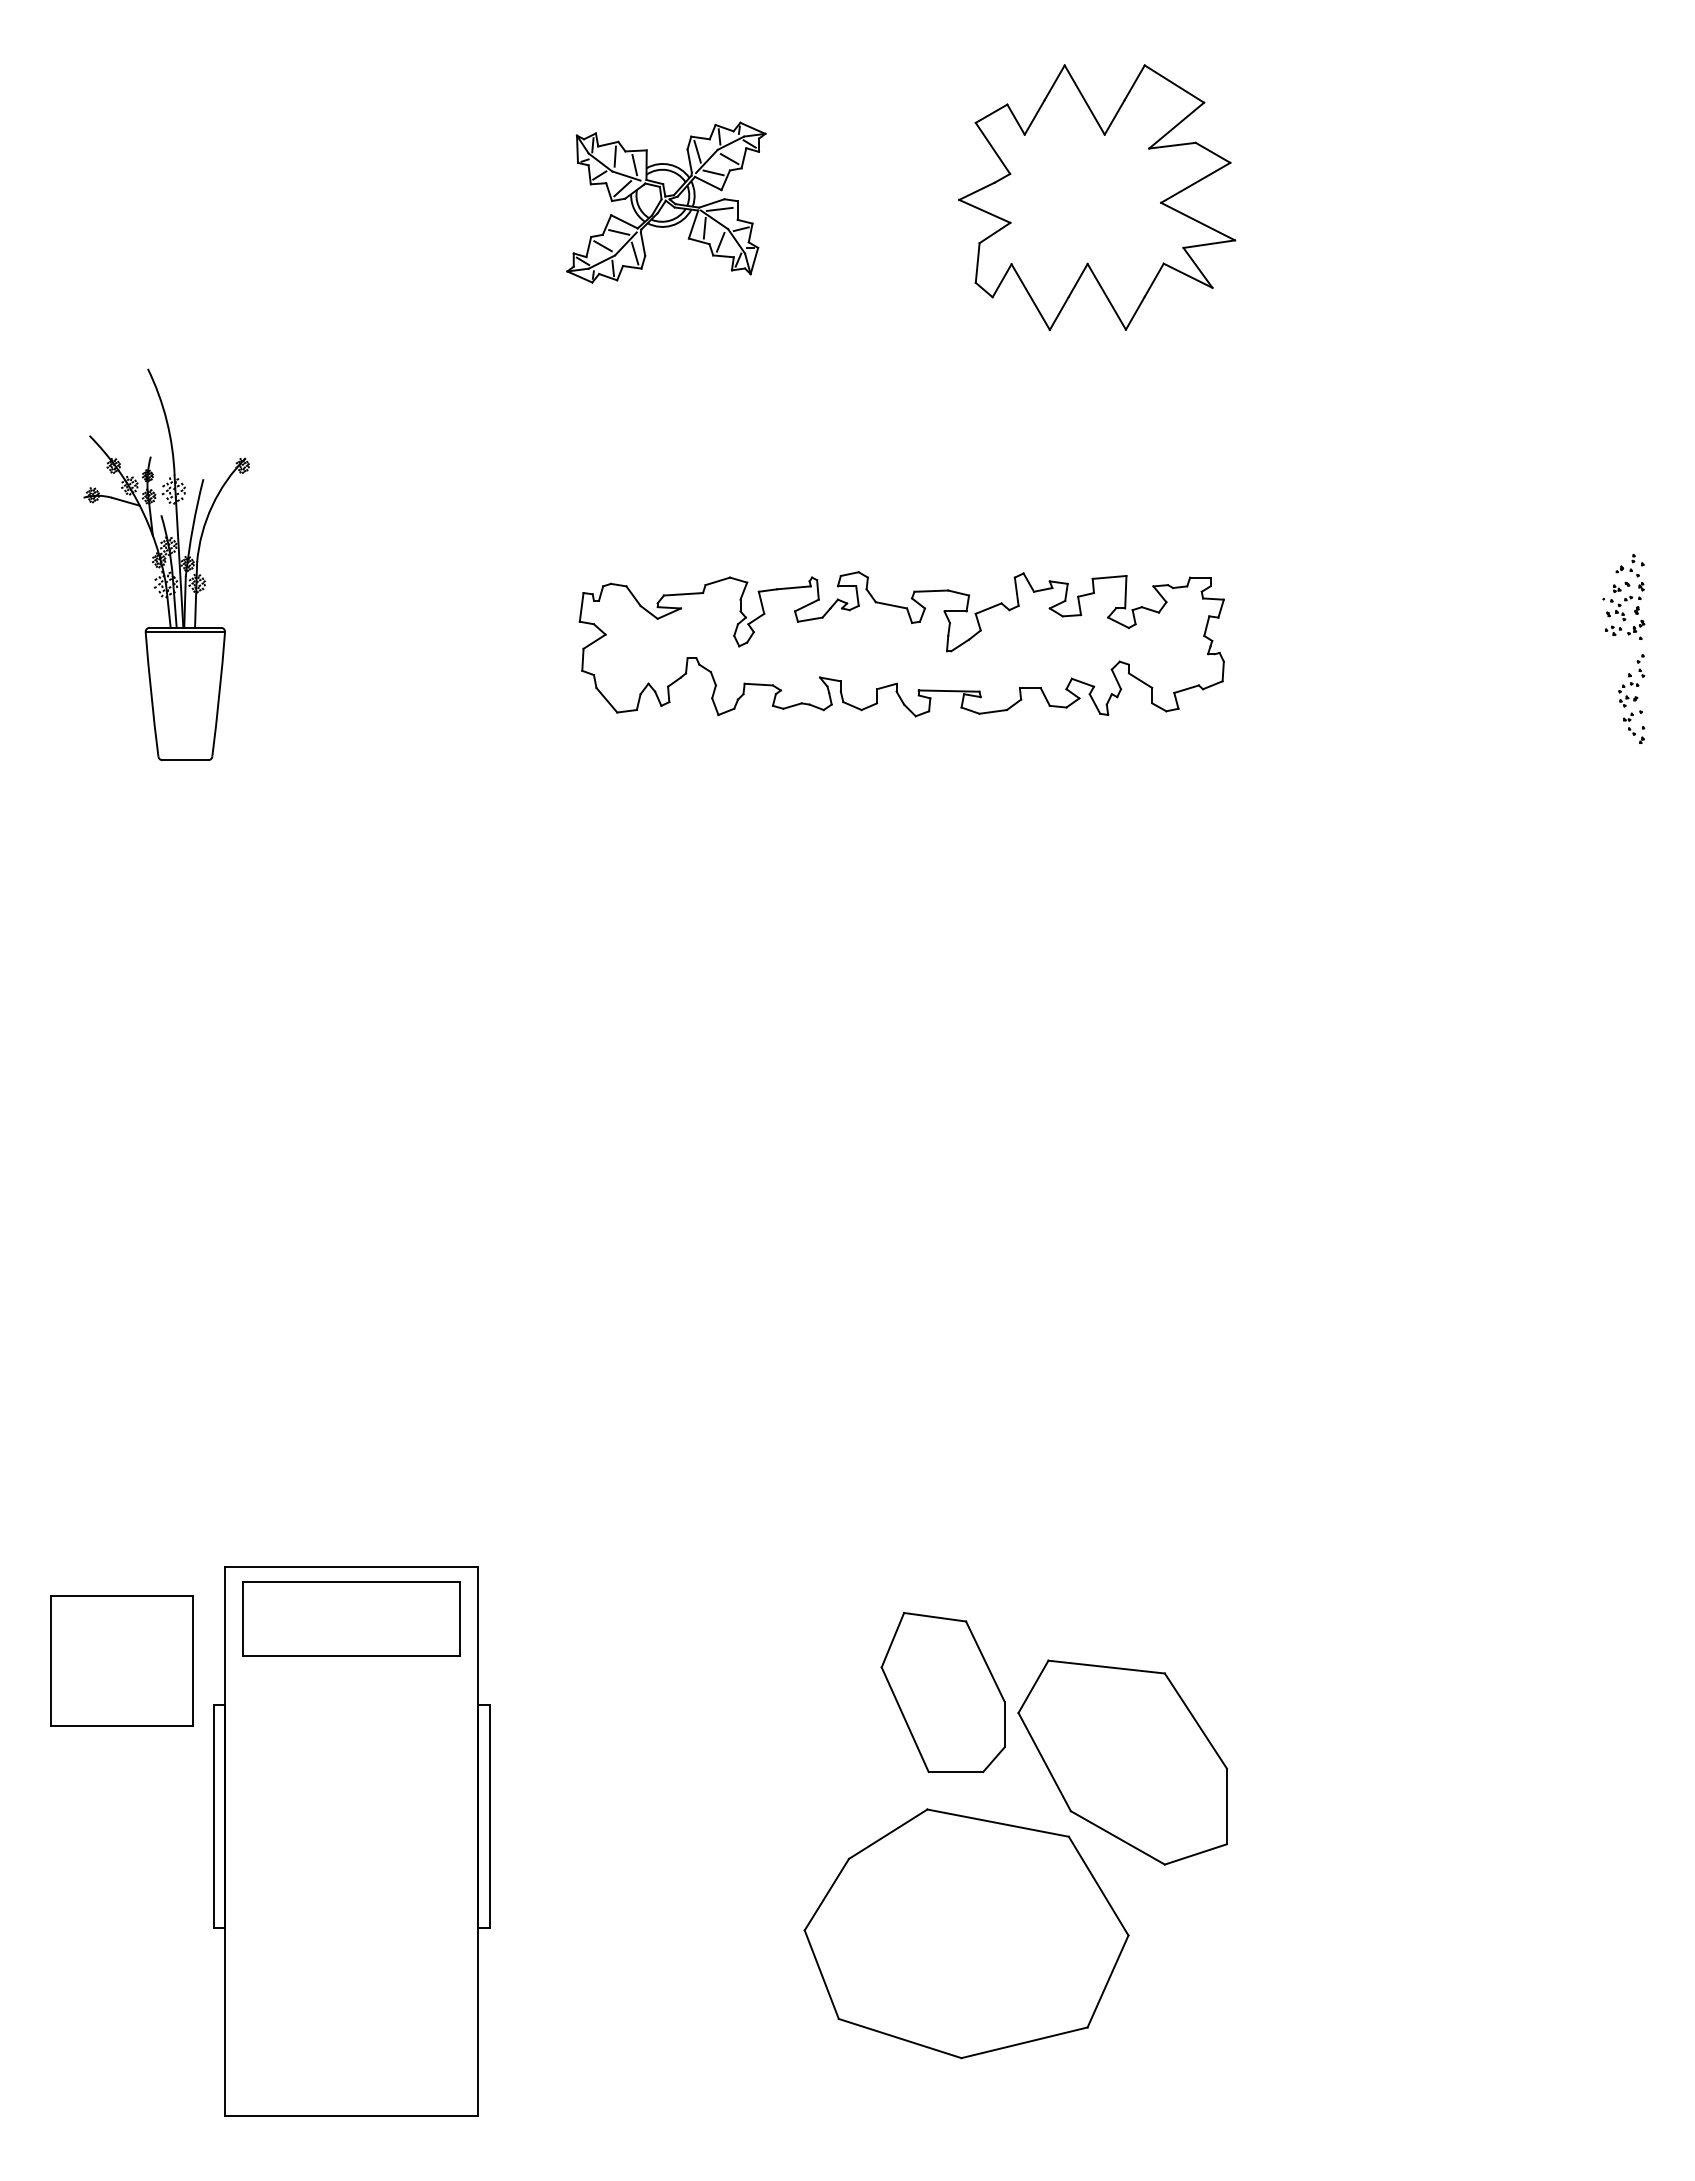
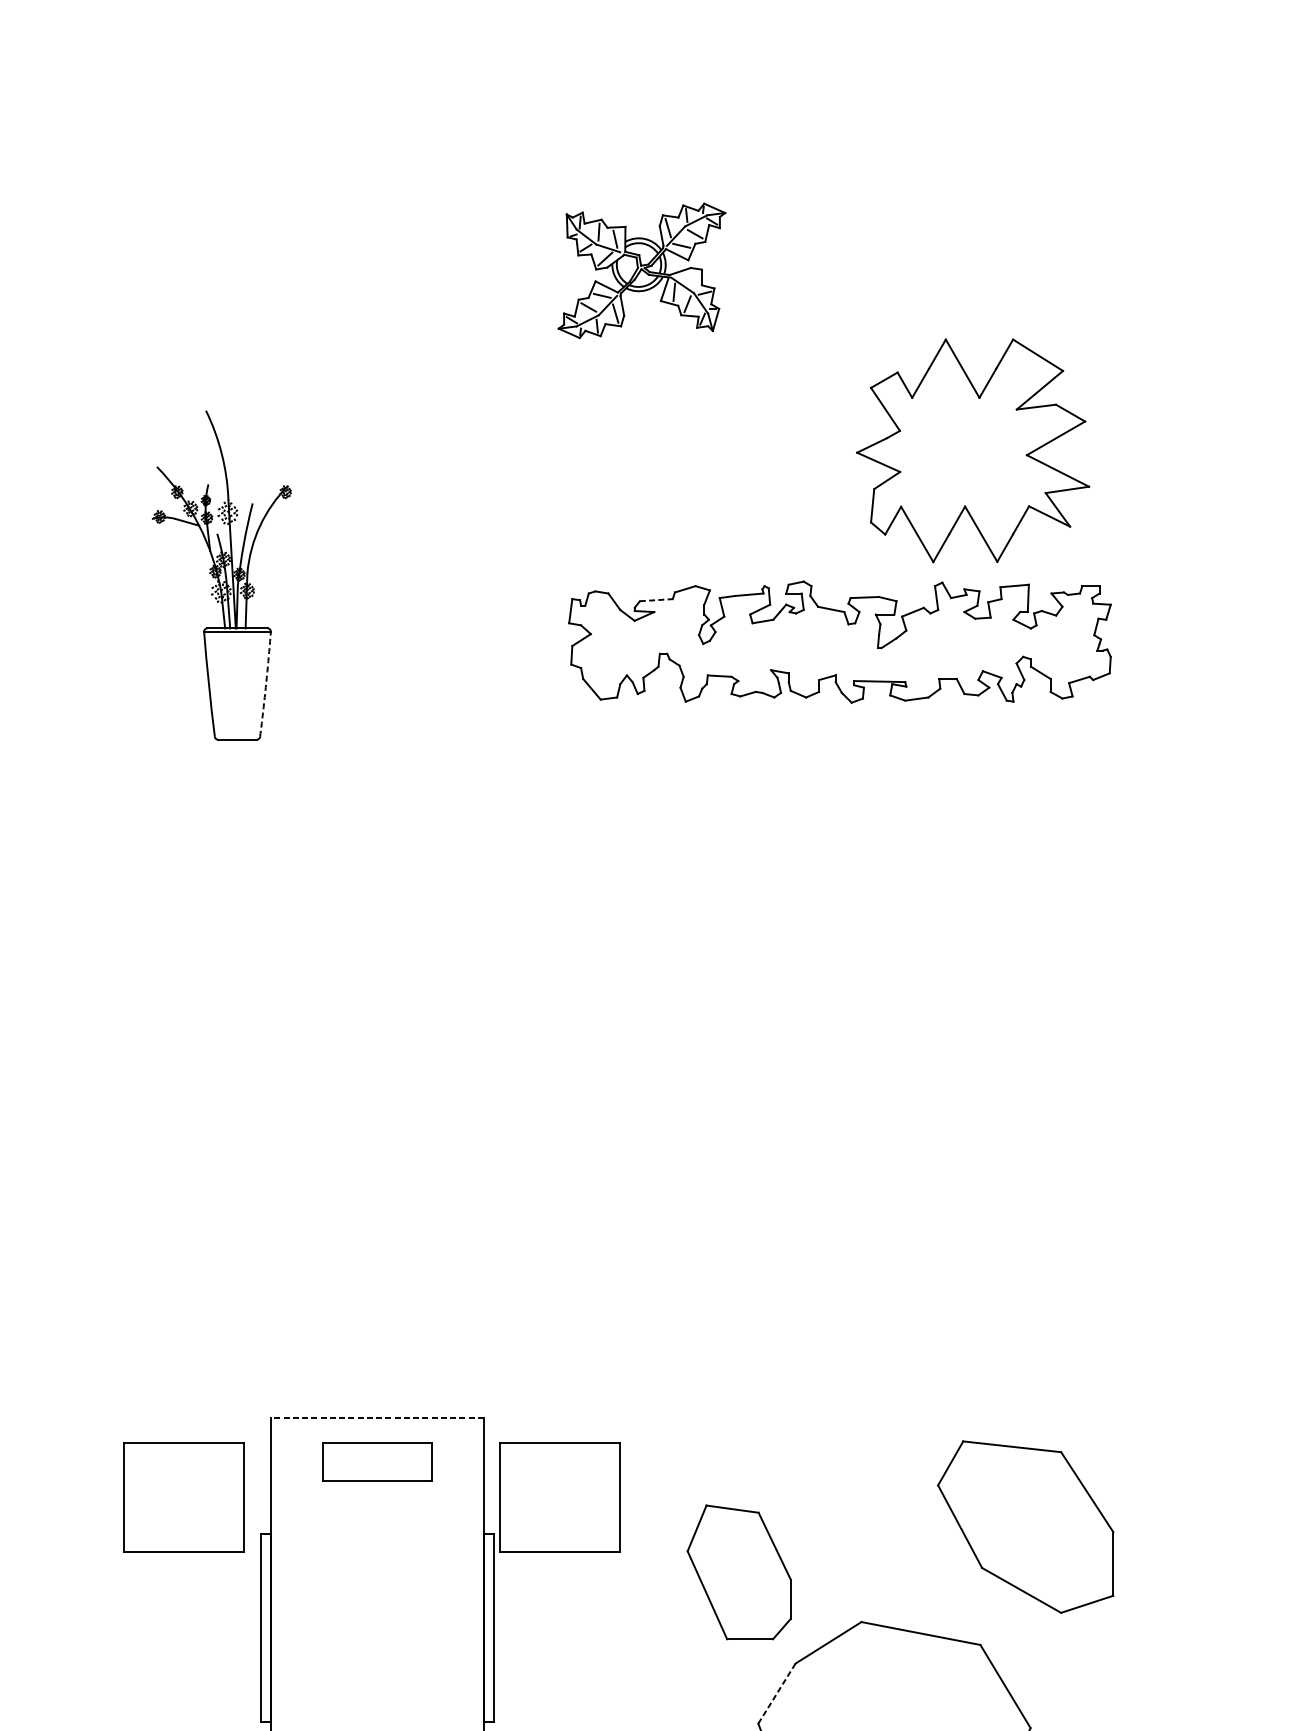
part: (1097, 197) -> (973, 450), moved
line: (719, 208) -> (686, 275), removed
line: (683, 594) -> (656, 600), solid -> dashed
arc: (219, 694) -> (266, 684), solid -> dashed
line: (351, 1567) -> (377, 1418), solid -> dashed
part: (351, 1618) -> (377, 1461), size x0.6
part: (568, 1660) -> (559, 1496), added
part: (942, 1692) -> (738, 1572), moved
part: (1122, 1762) -> (1025, 1527), moved
line: (827, 1894) -> (777, 1693), solid -> dashed

